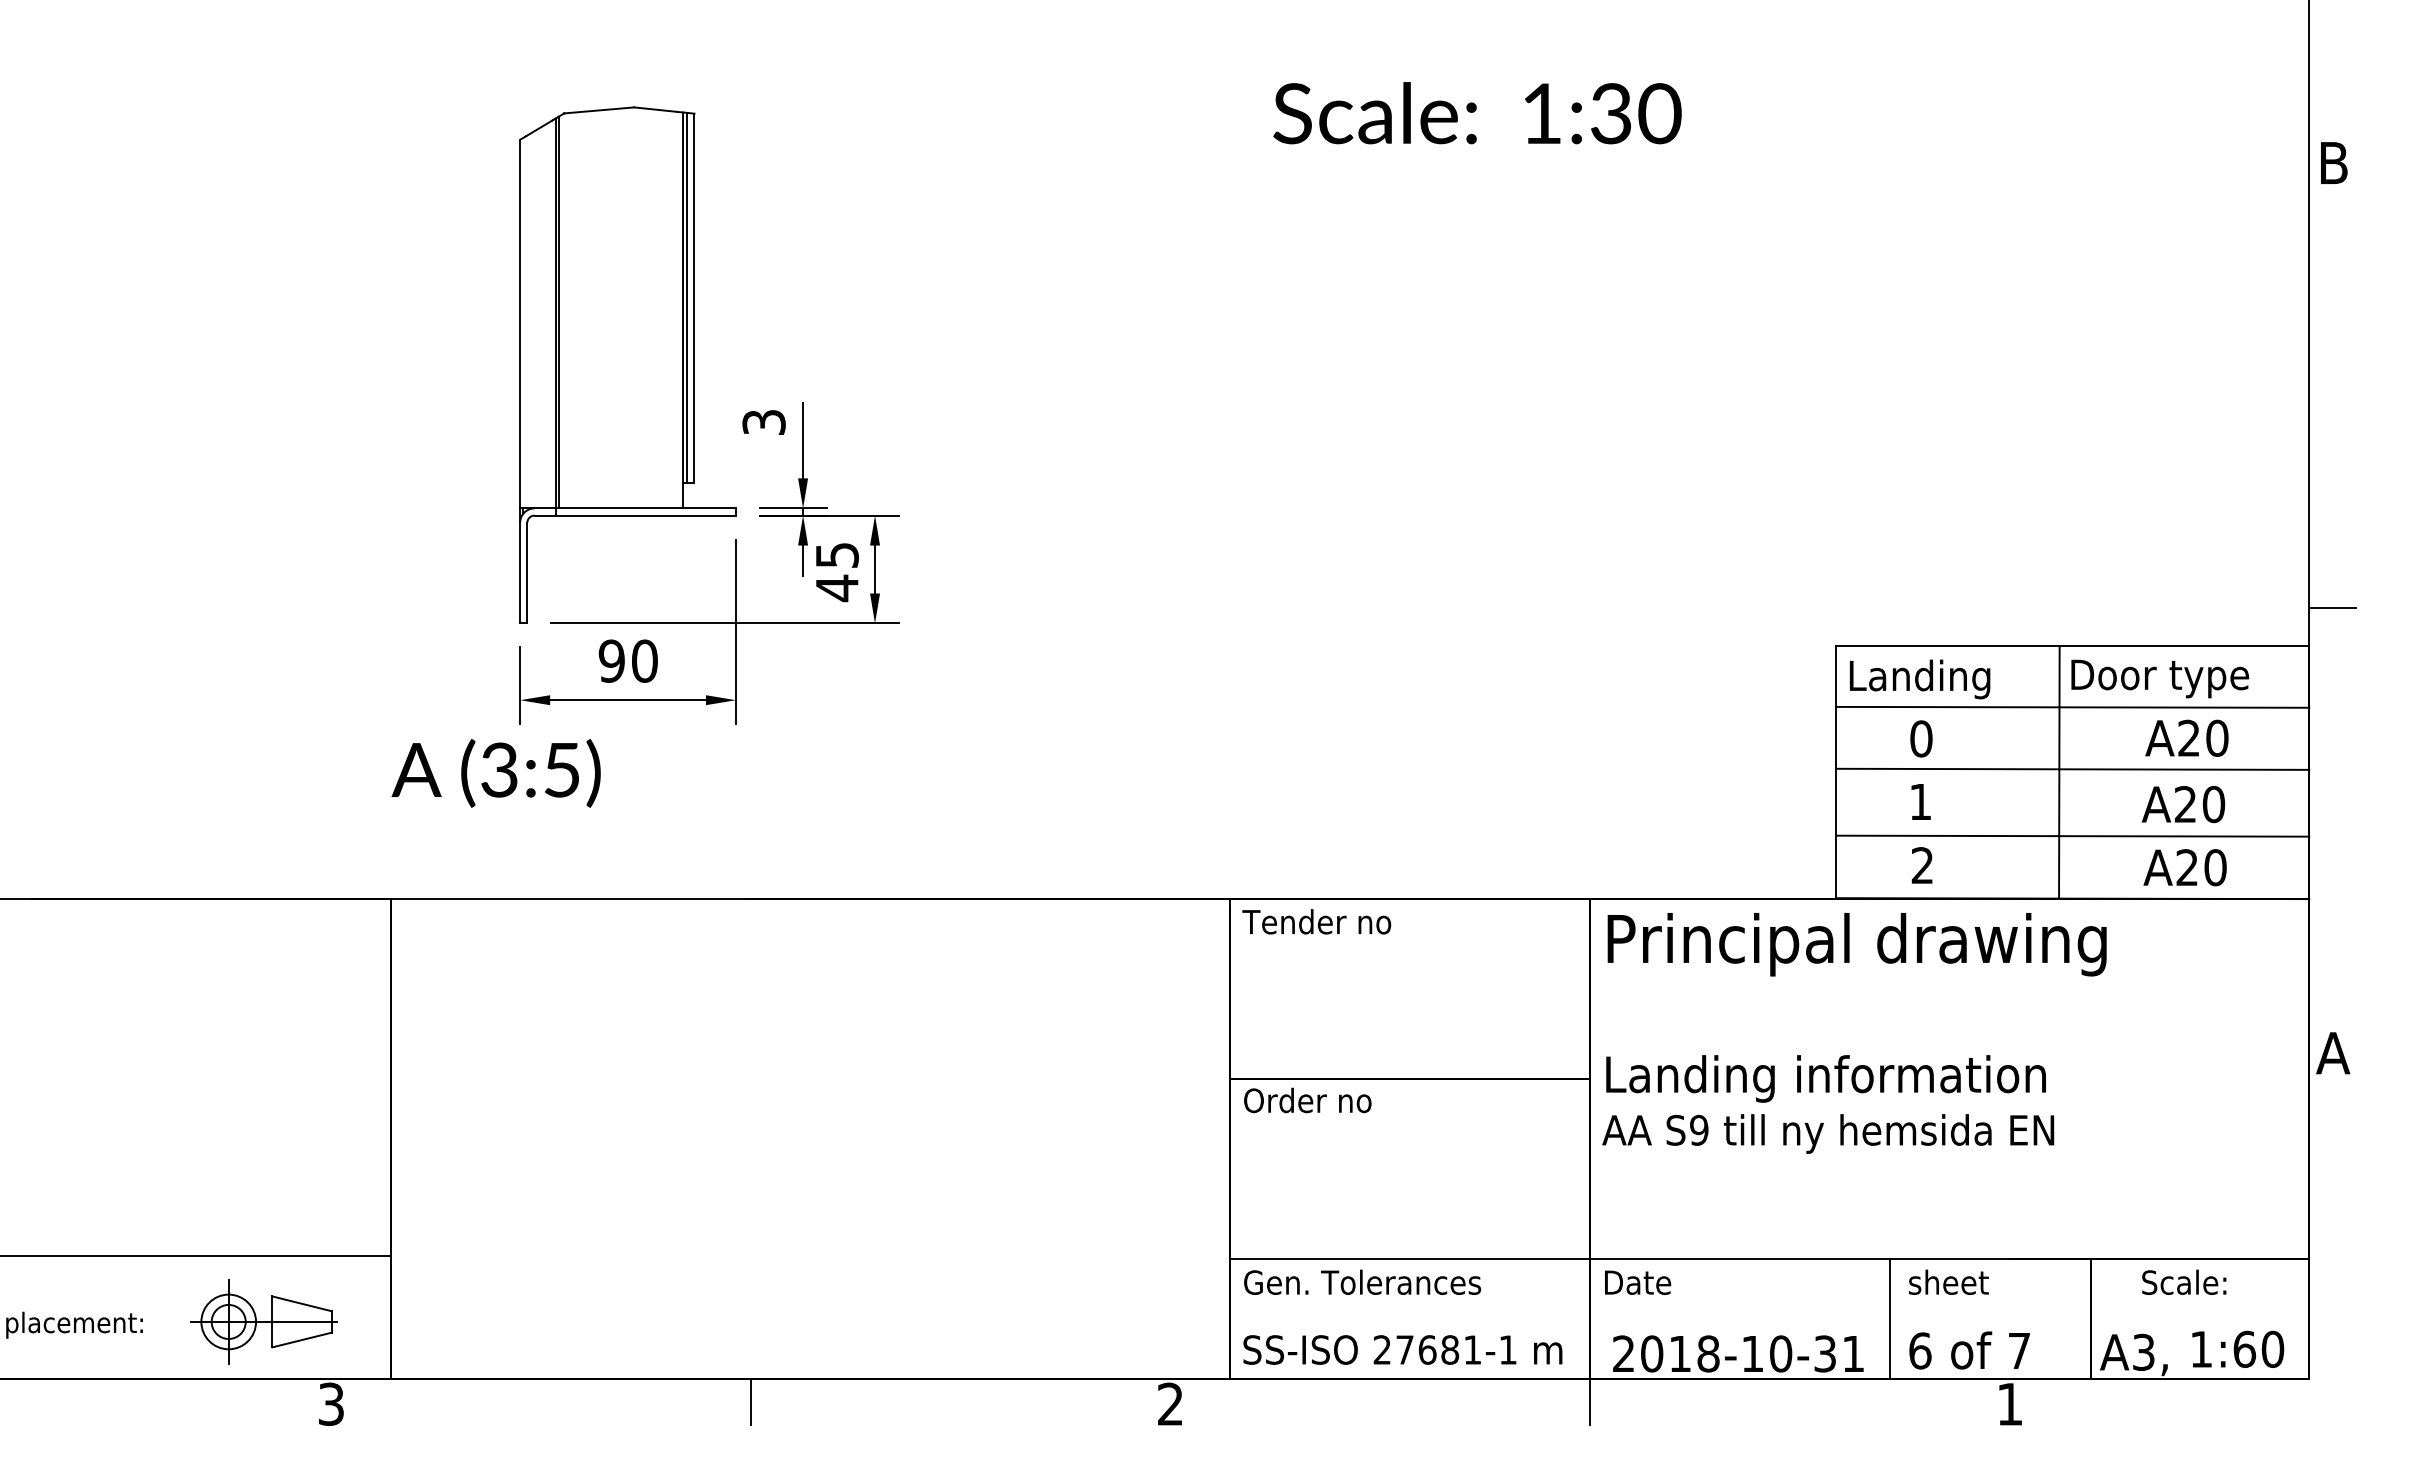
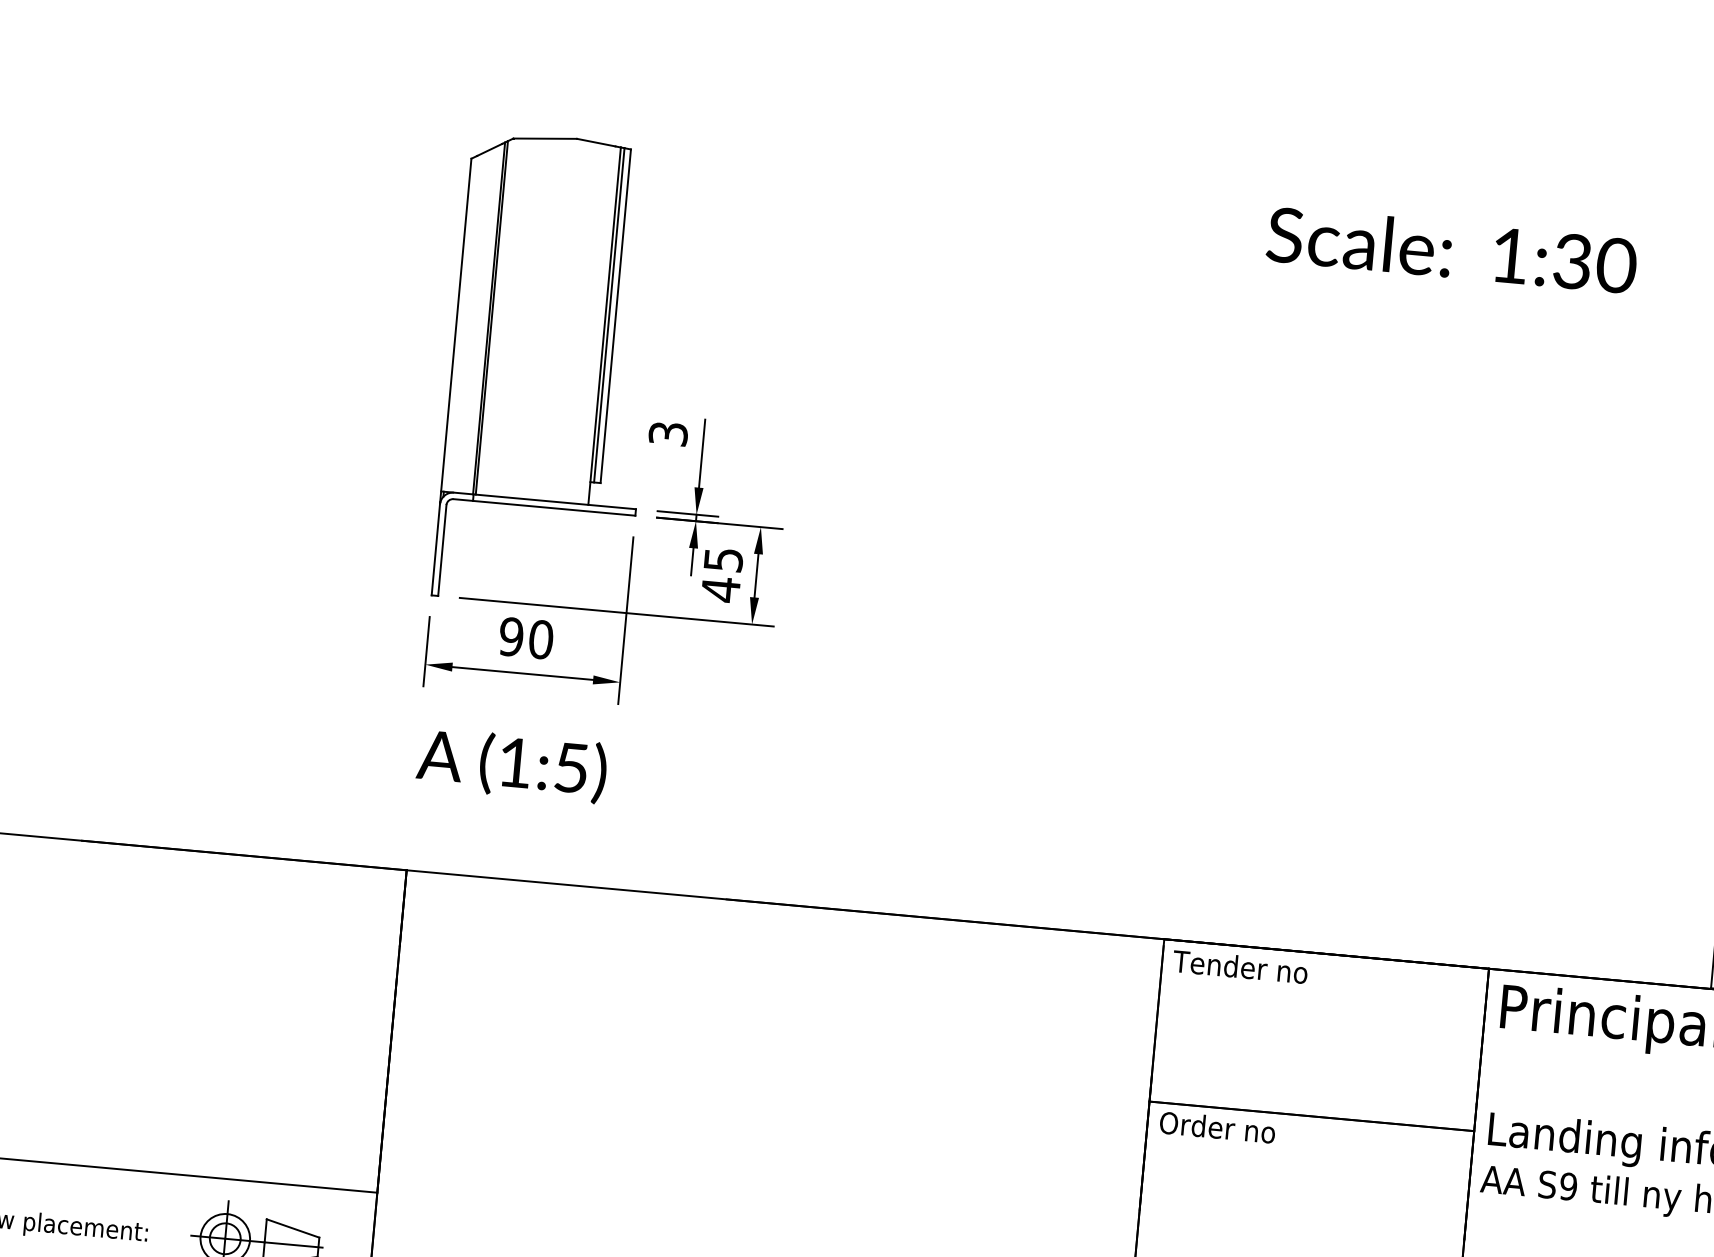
part: (694, 415) -> (606, 421), moved
text: (499, 769) -> (515, 762), (3:5) -> (1:5)

